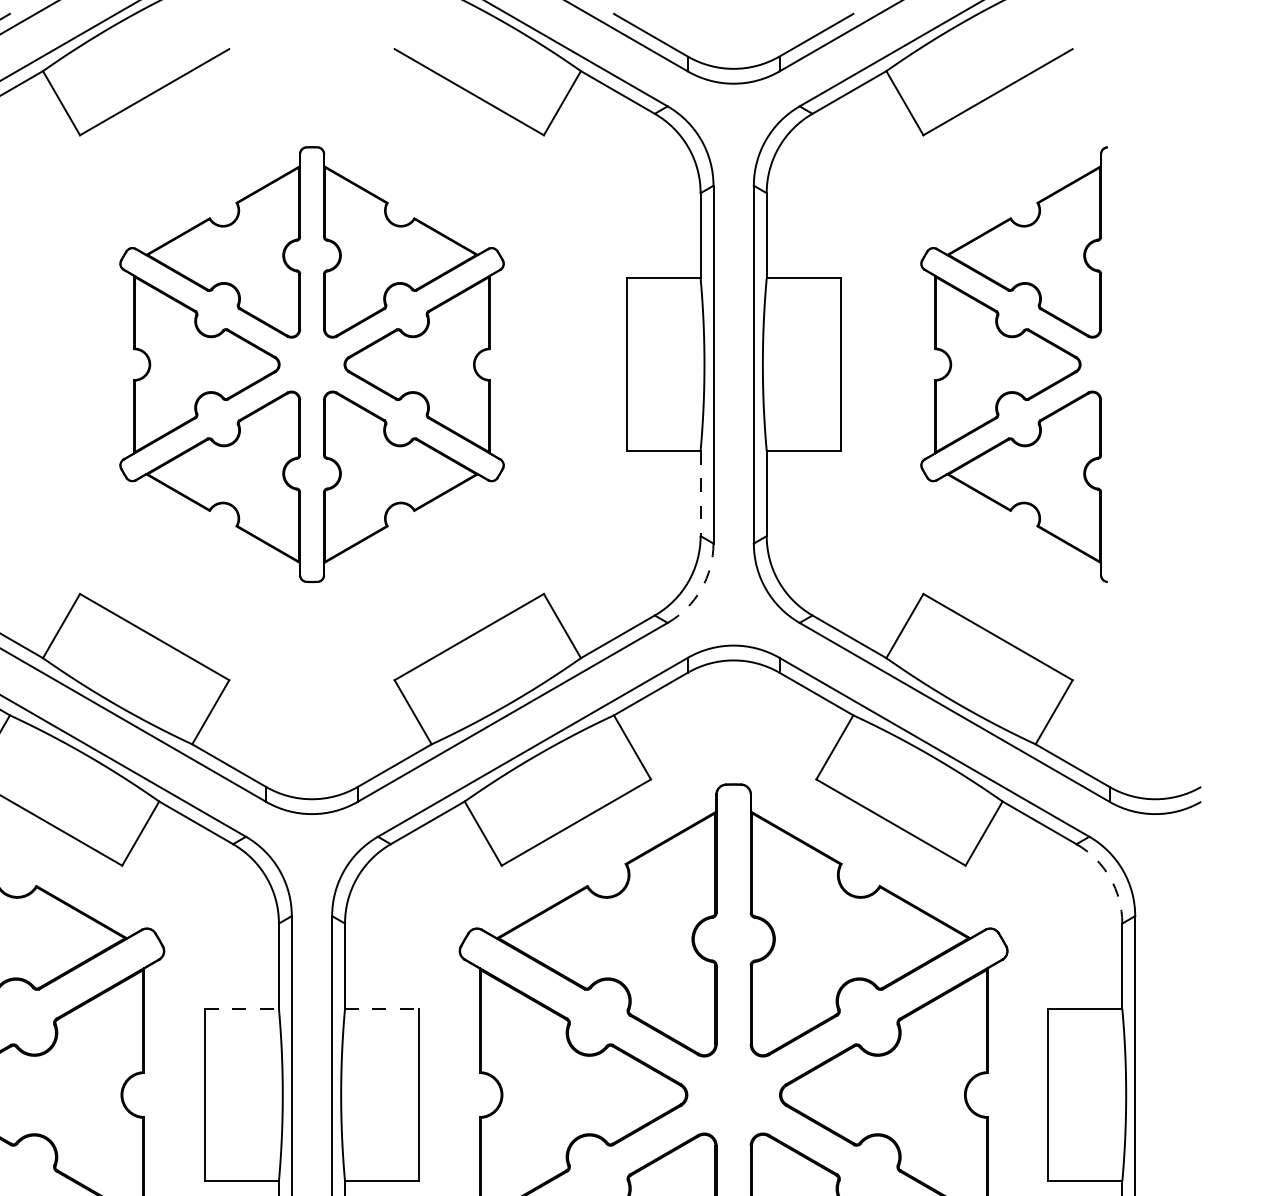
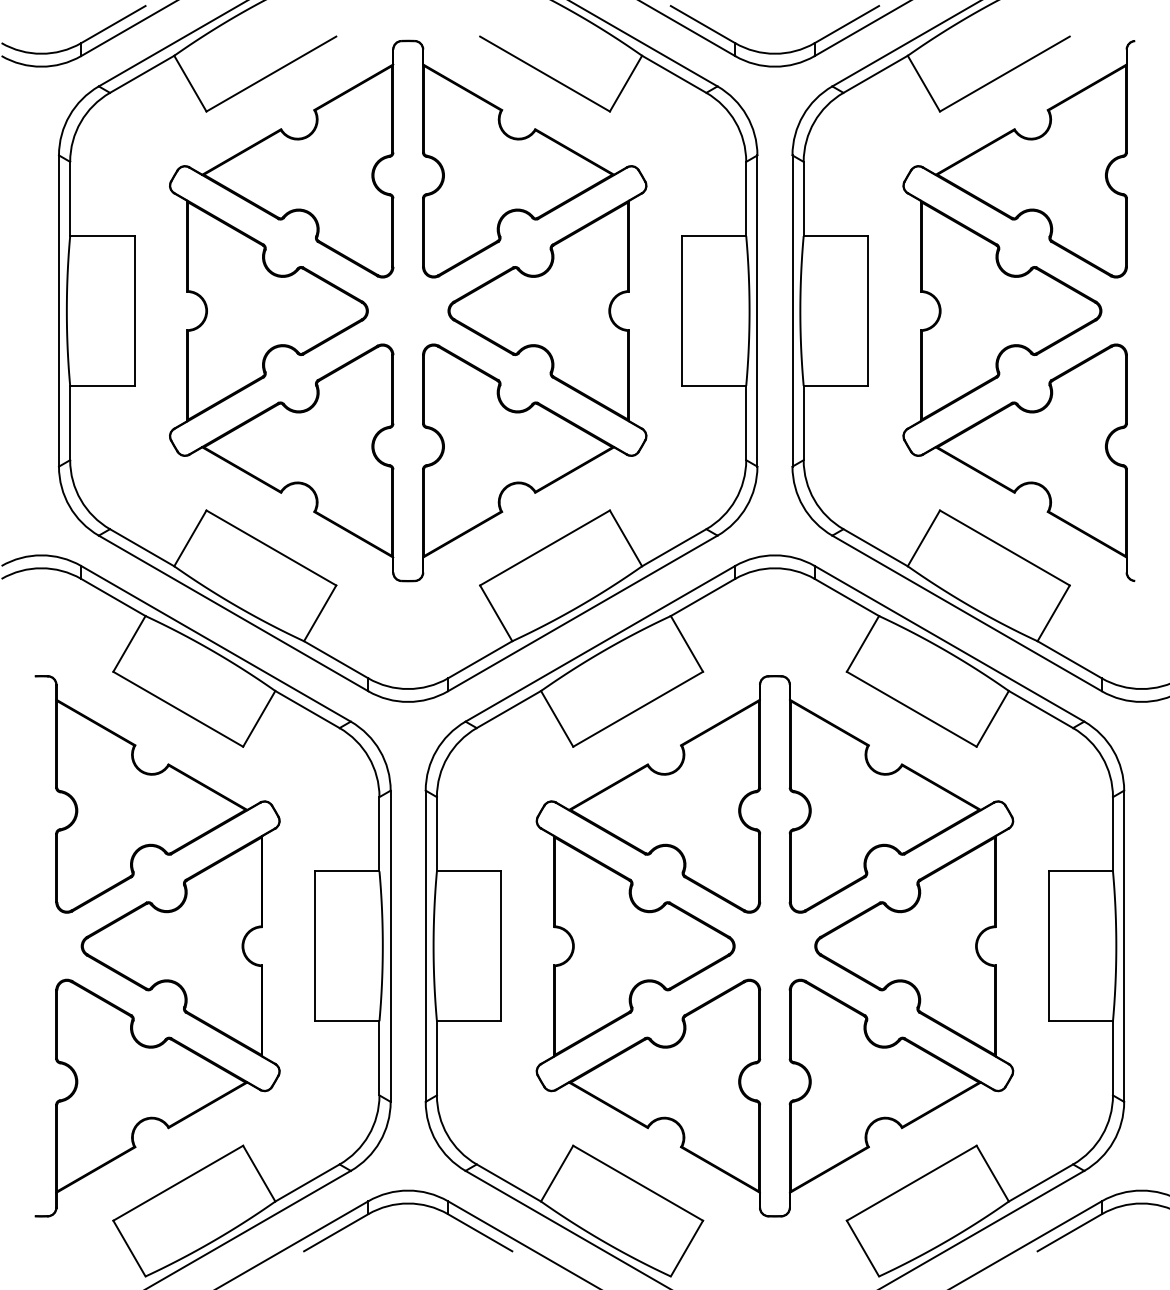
part: (312, 364) -> (408, 310), size x1.43
part: (1013, 364) -> (1018, 310), size x1.43
line: (700, 493) -> (746, 423), dashed -> solid
arc: (700, 589) -> (746, 506), dashed -> solid
arc: (1110, 877) -> (1102, 757), dashed -> solid
line: (242, 1009) -> (347, 871), dashed -> solid
line: (382, 1009) -> (469, 871), dashed -> solid

